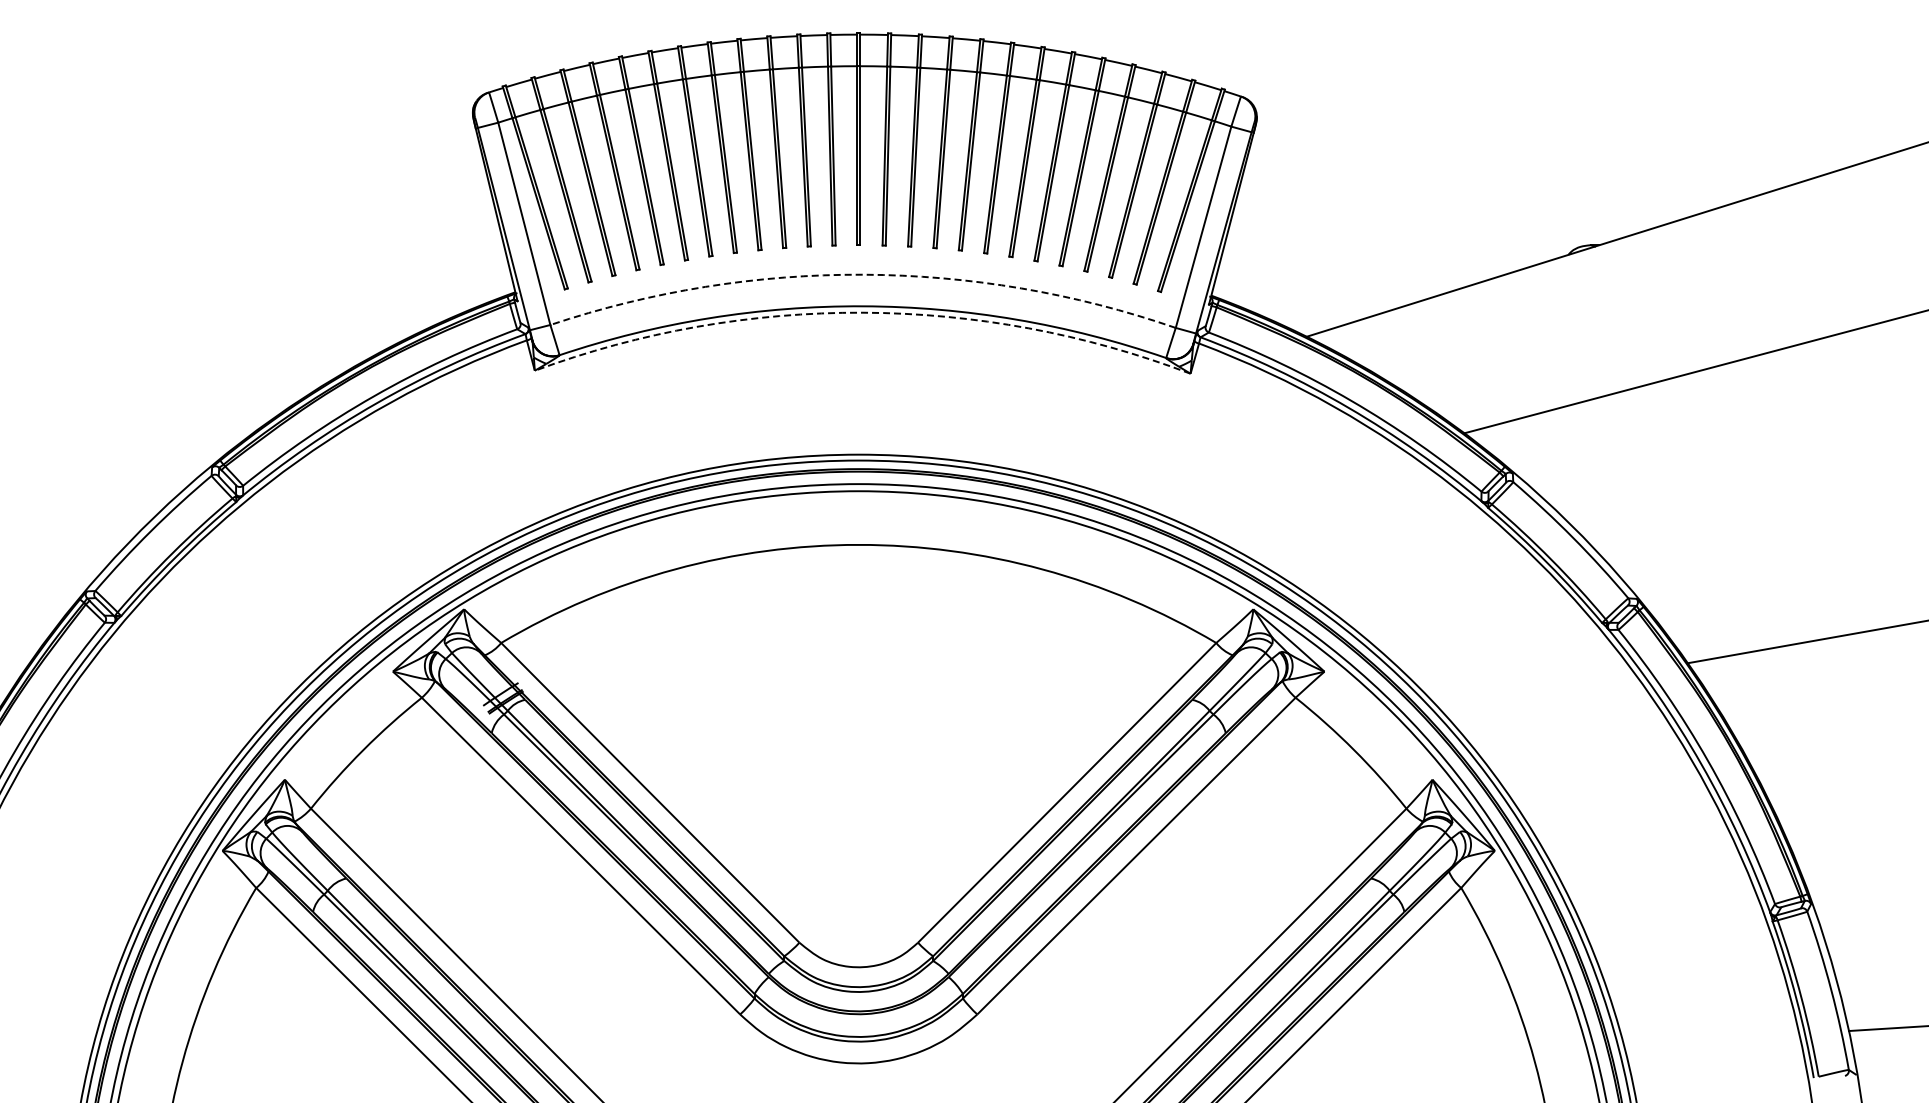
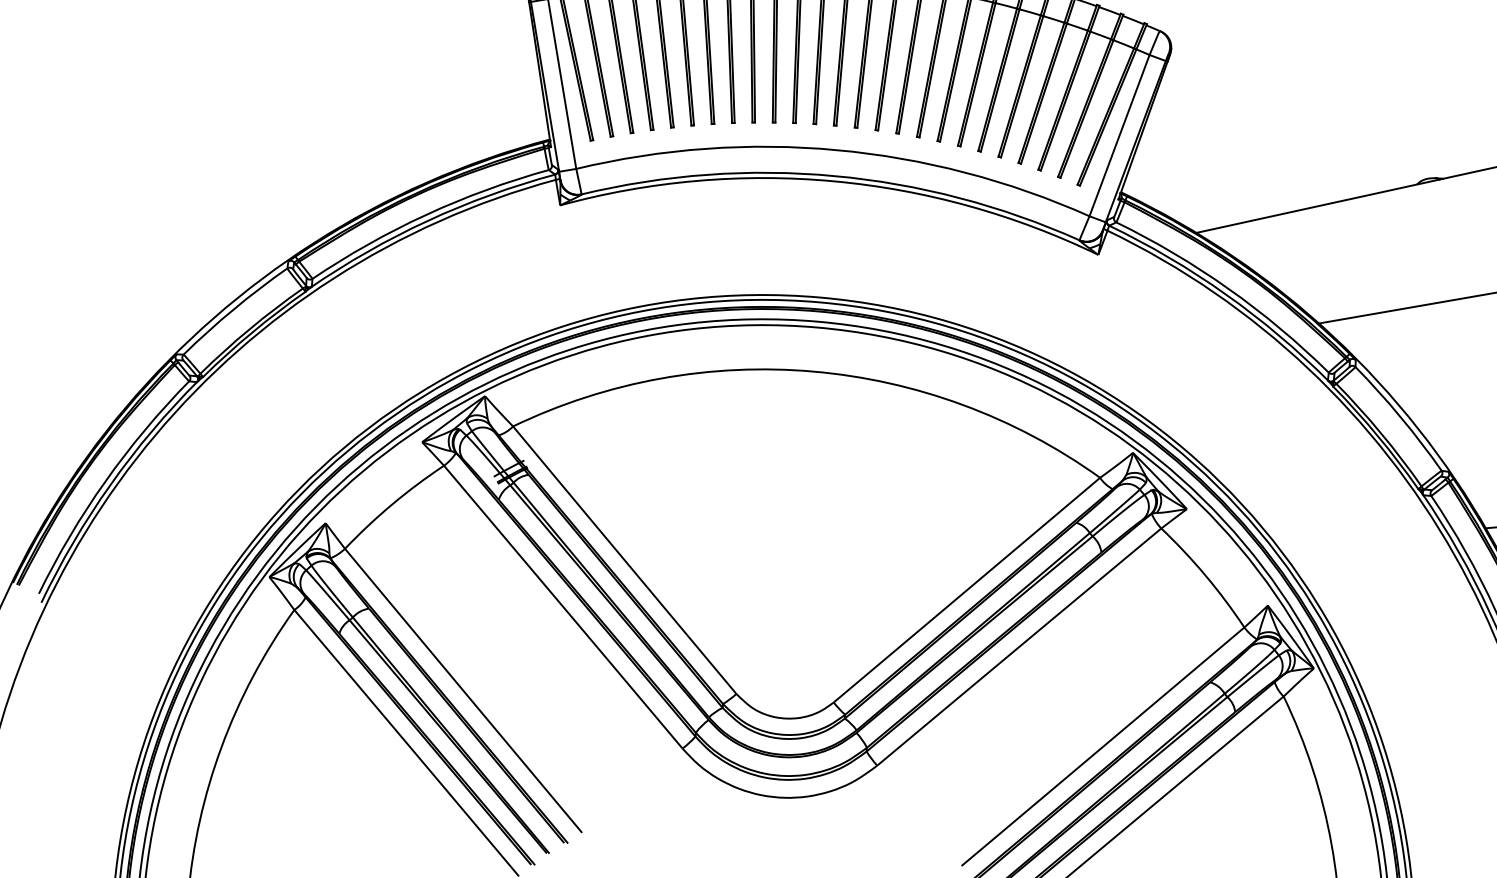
arc: (863, 274) -> (836, 149), dashed -> solid
arc: (862, 312) -> (833, 181), dashed -> solid

